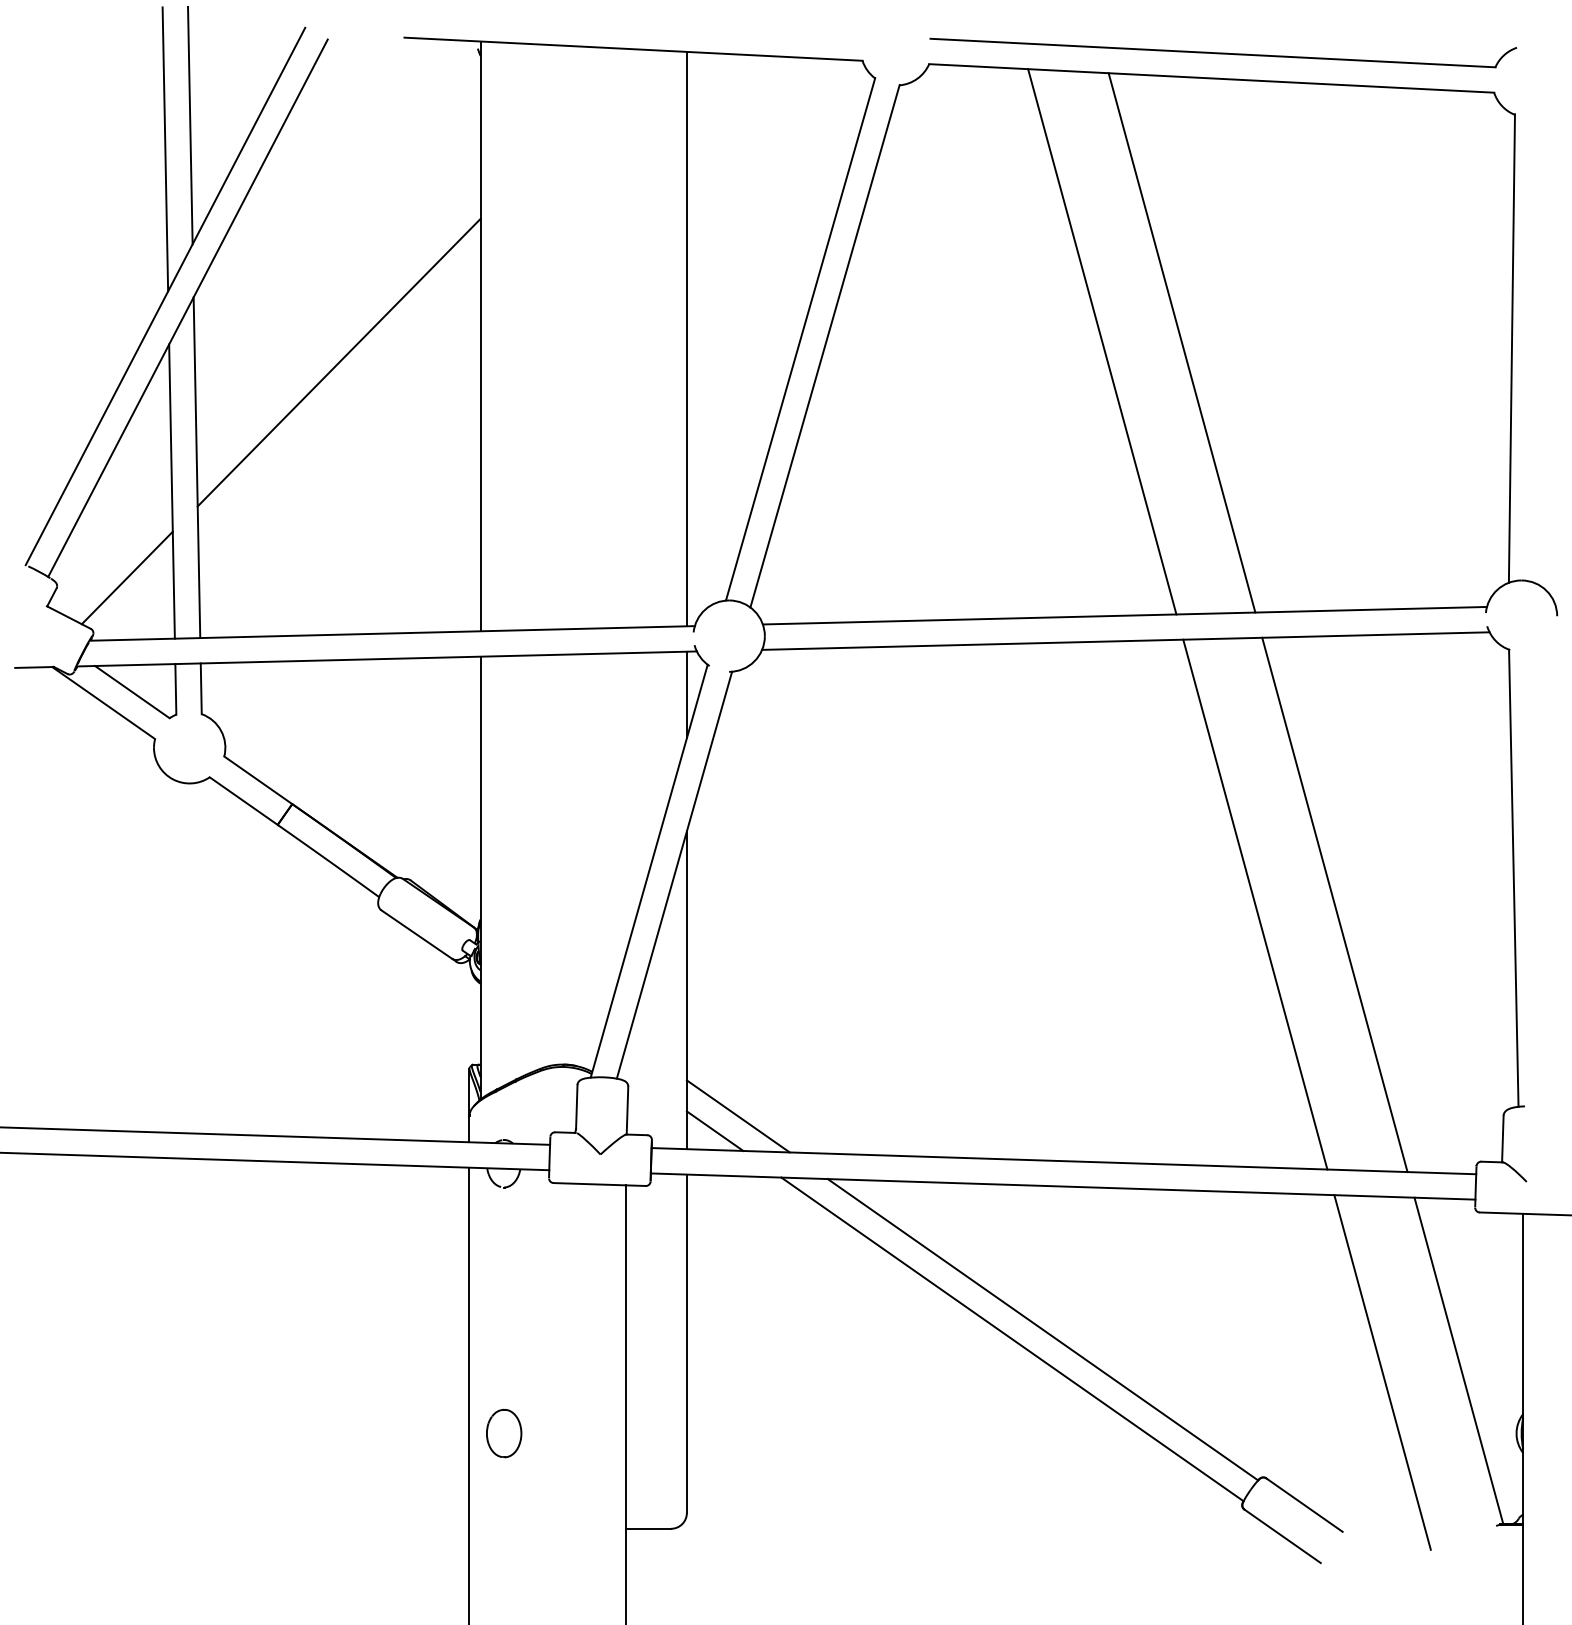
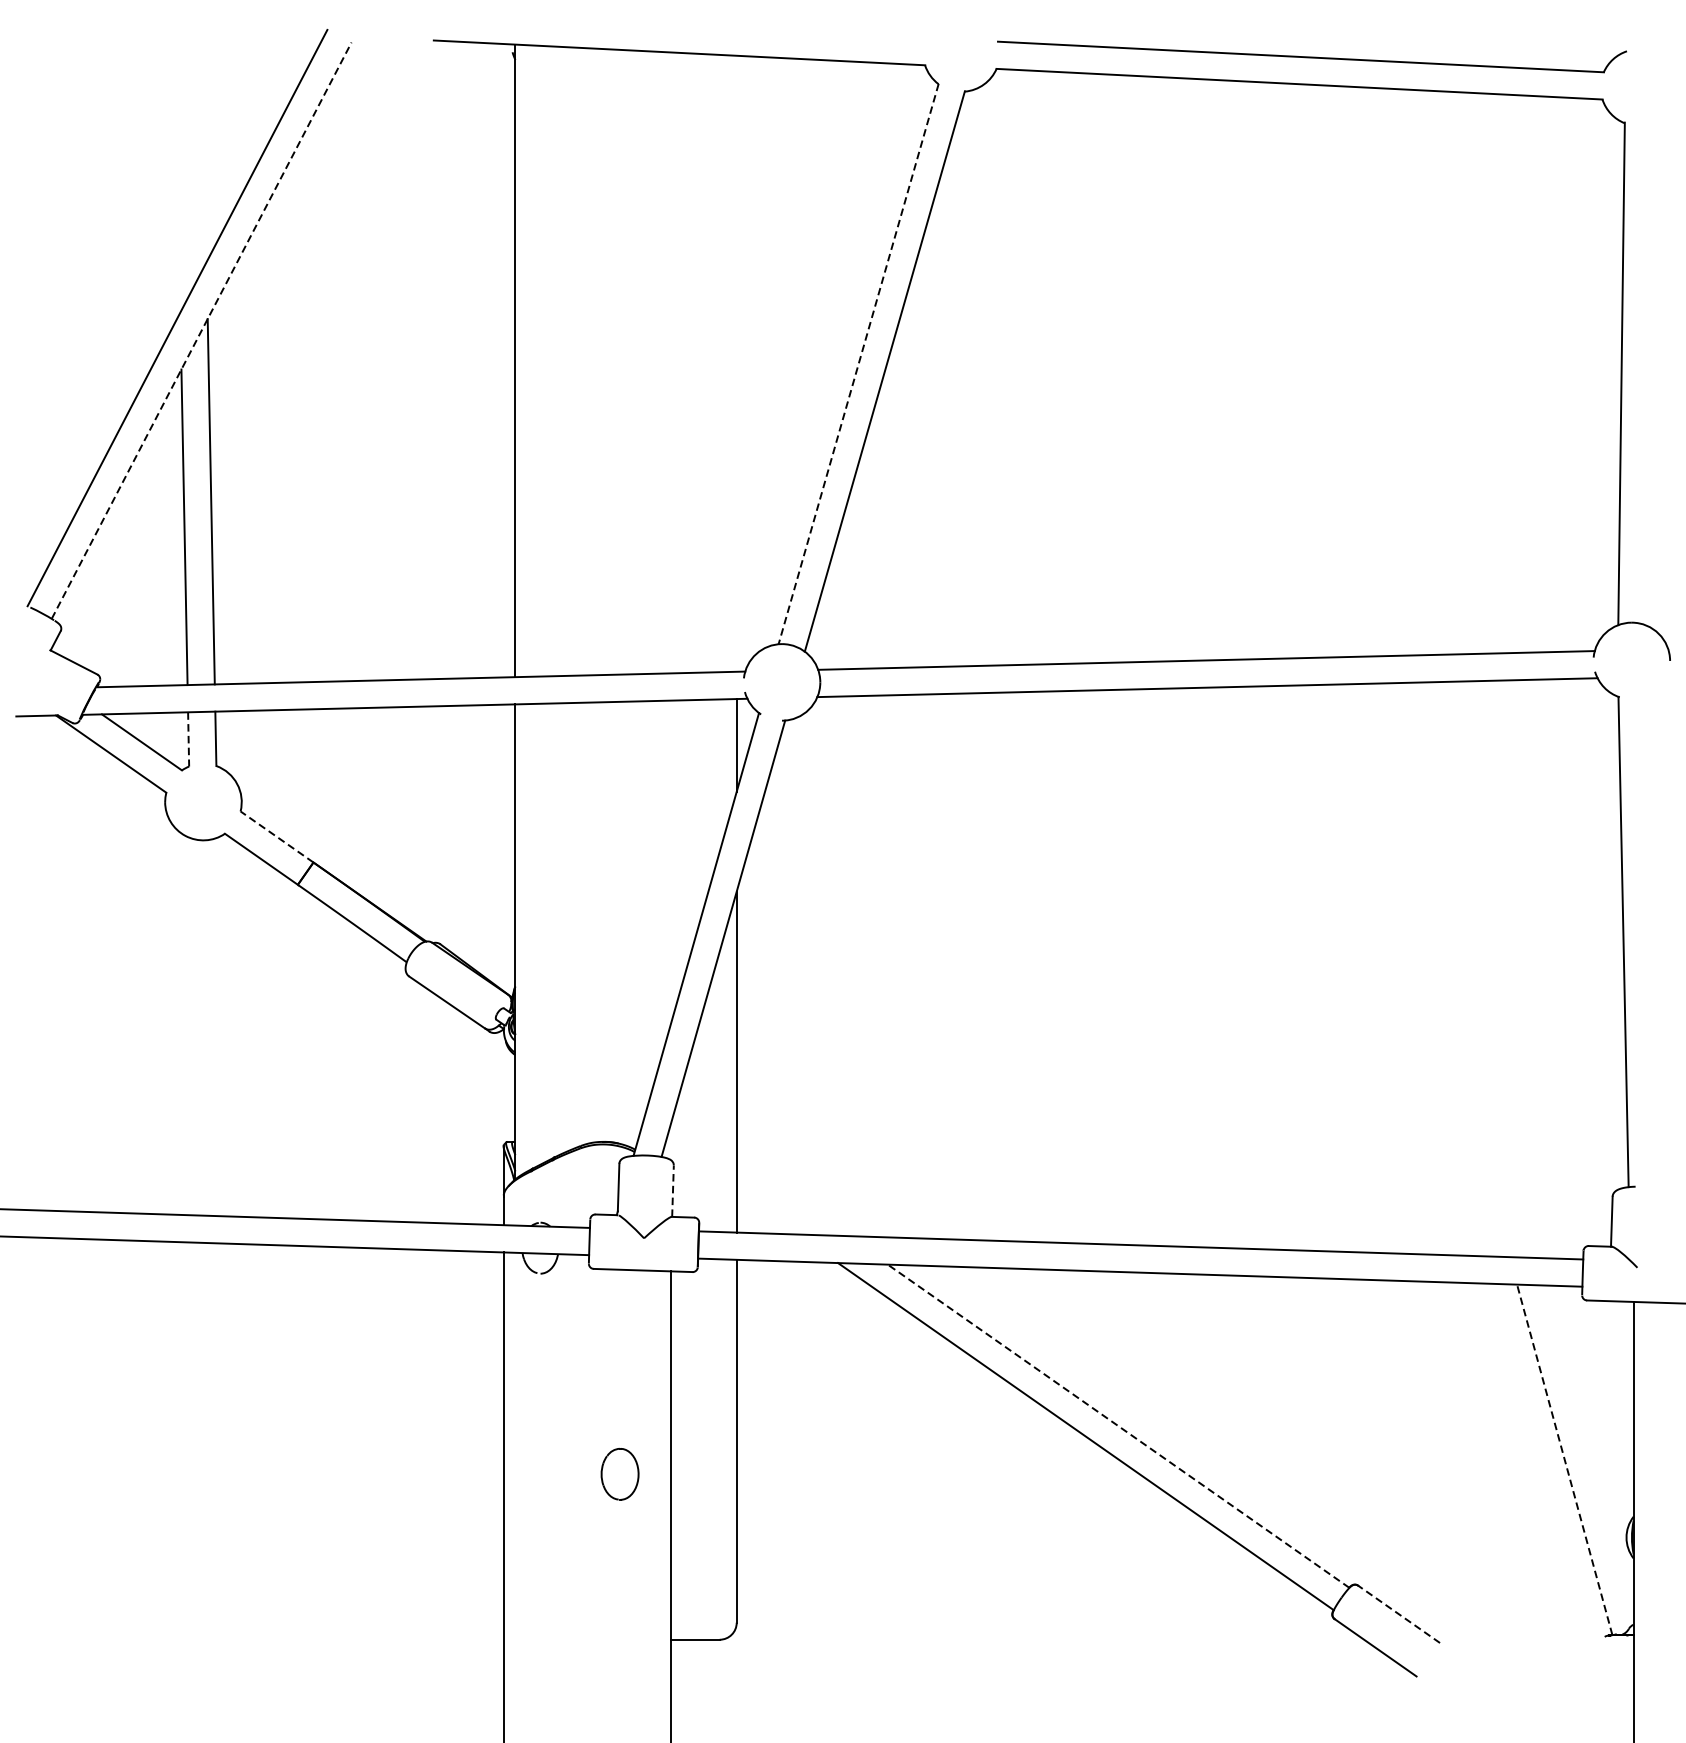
line: (190, 125) -> (204, 134), removed
line: (165, 149) -> (177, 160), removed
line: (188, 308) -> (202, 330), solid -> dashed
line: (686, 338) -> (736, 363), removed
line: (800, 339) -> (858, 364), solid -> dashed
line: (1102, 341) -> (1182, 366), removed
line: (1181, 342) -> (1267, 367), removed
line: (338, 362) -> (363, 388), removed
line: (126, 577) -> (135, 619), removed
line: (175, 689) -> (188, 739), solid -> dashed
line: (257, 780) -> (276, 837), solid -> dashed
line: (1255, 904) -> (1346, 970), removed
line: (1334, 904) -> (1431, 970), removed
line: (627, 1110) -> (673, 1191), solid -> dashed
line: (737, 1116) -> (790, 1197), removed
line: (714, 1130) -> (766, 1212), removed
line: (1043, 1329) -> (1119, 1425), solid -> dashed
line: (1458, 1360) -> (1564, 1459), solid -> dashed
line: (1382, 1372) -> (1482, 1472), removed
part: (504, 1433) -> (620, 1474), moved
line: (1304, 1505) -> (1399, 1614), solid -> dashed

